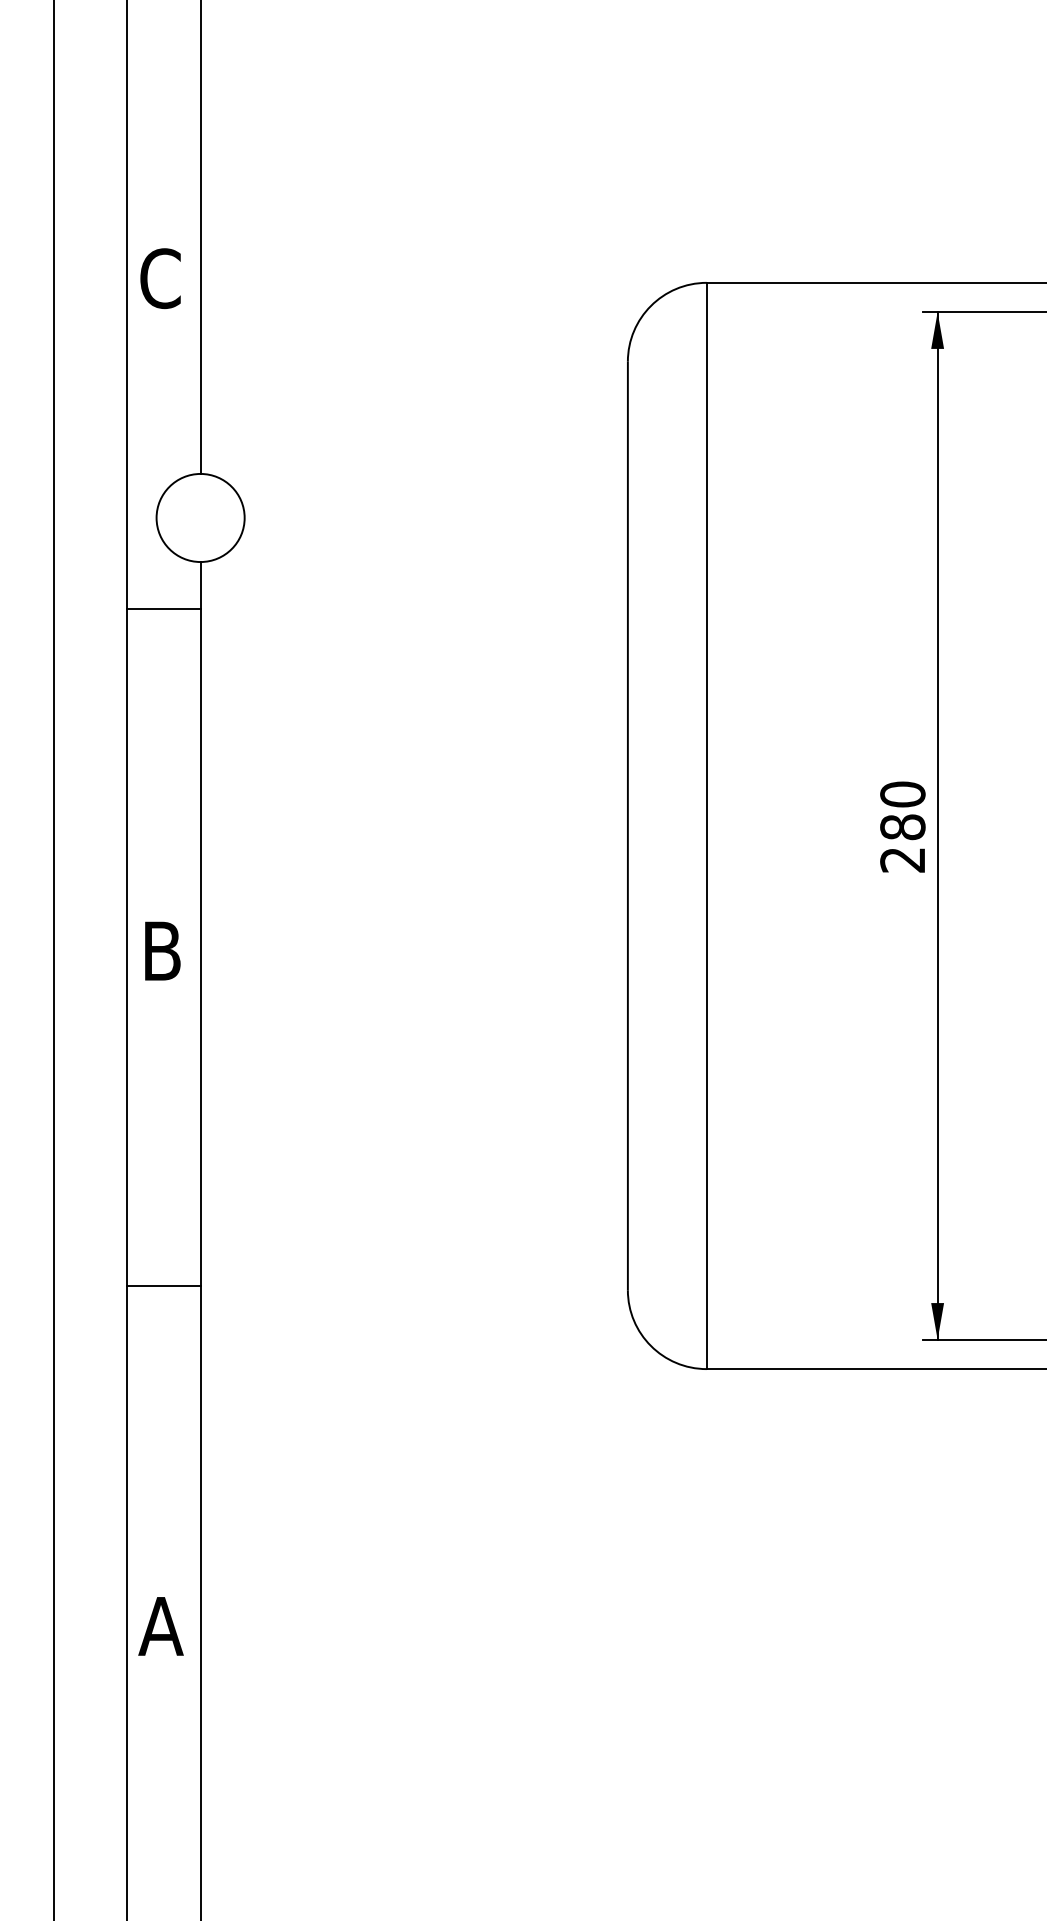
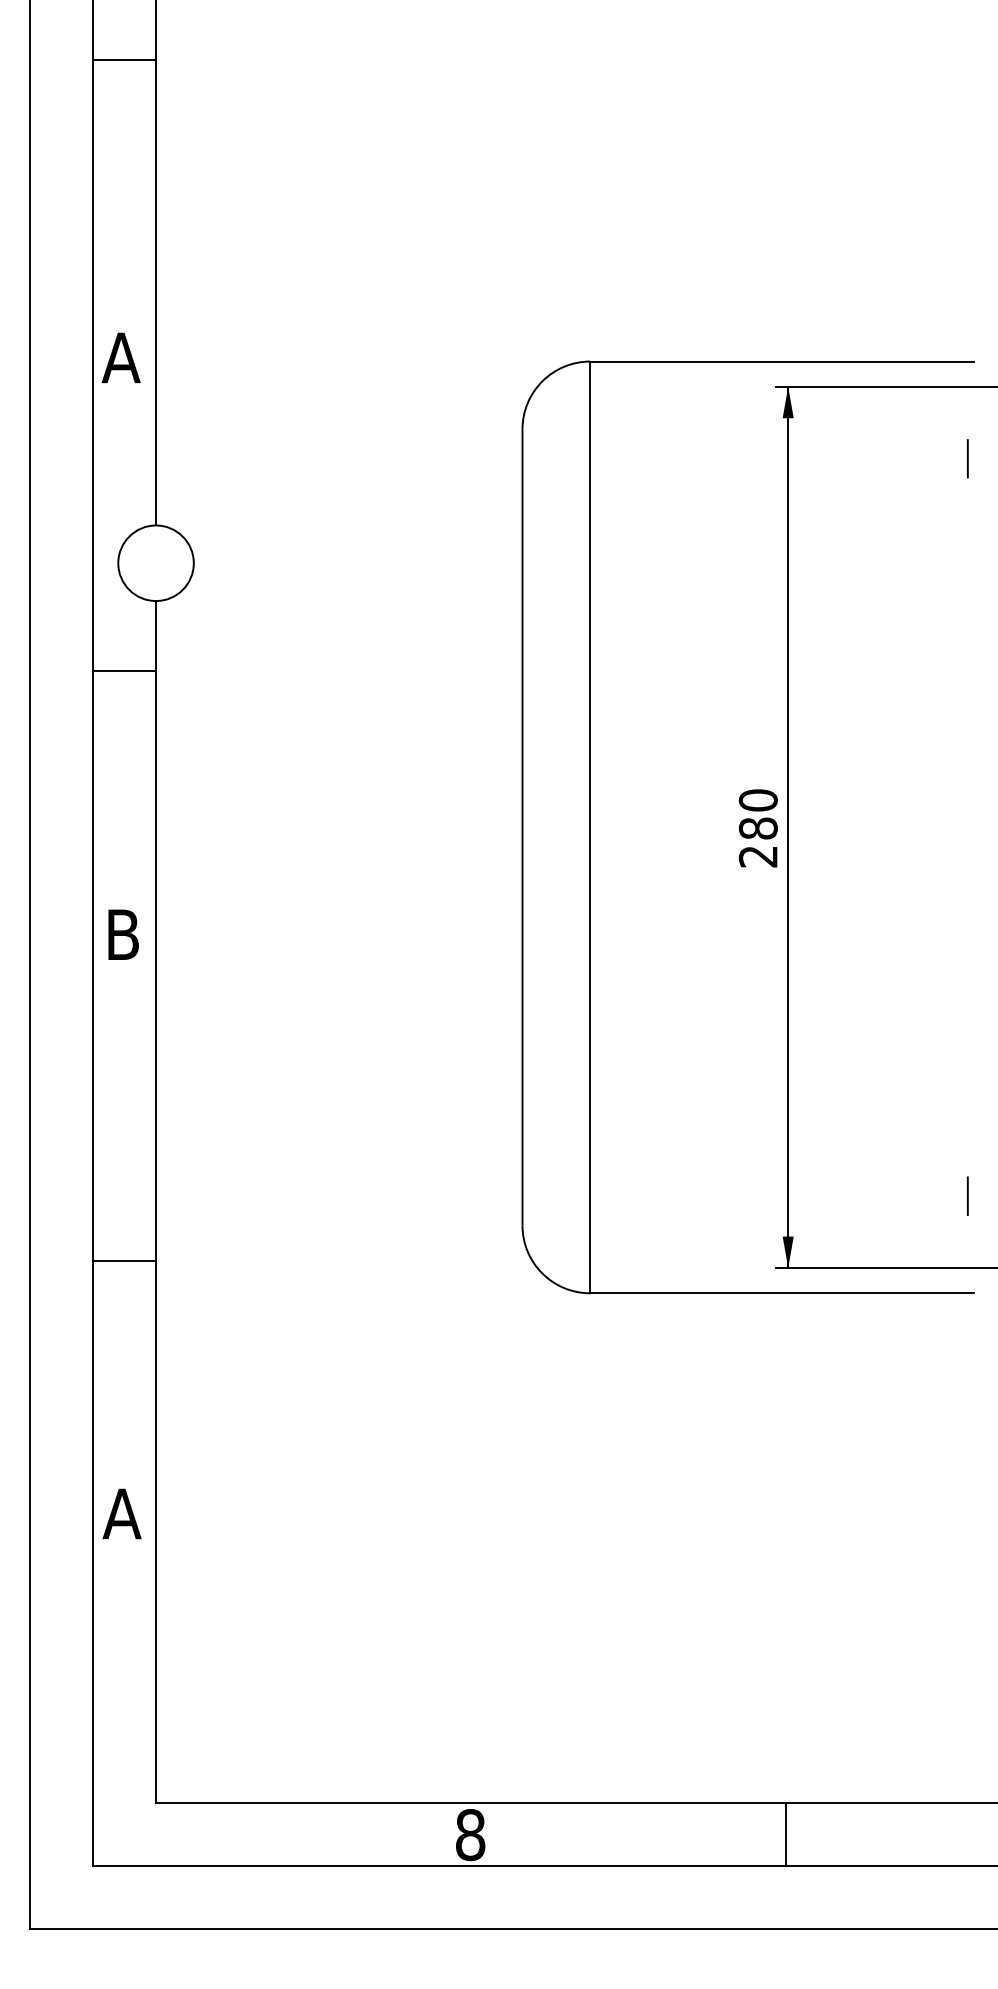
text: (159, 278) -> (120, 357), C -> A
line: (163, 608) -> (124, 670), moved
line: (163, 1286) -> (124, 1261), moved

